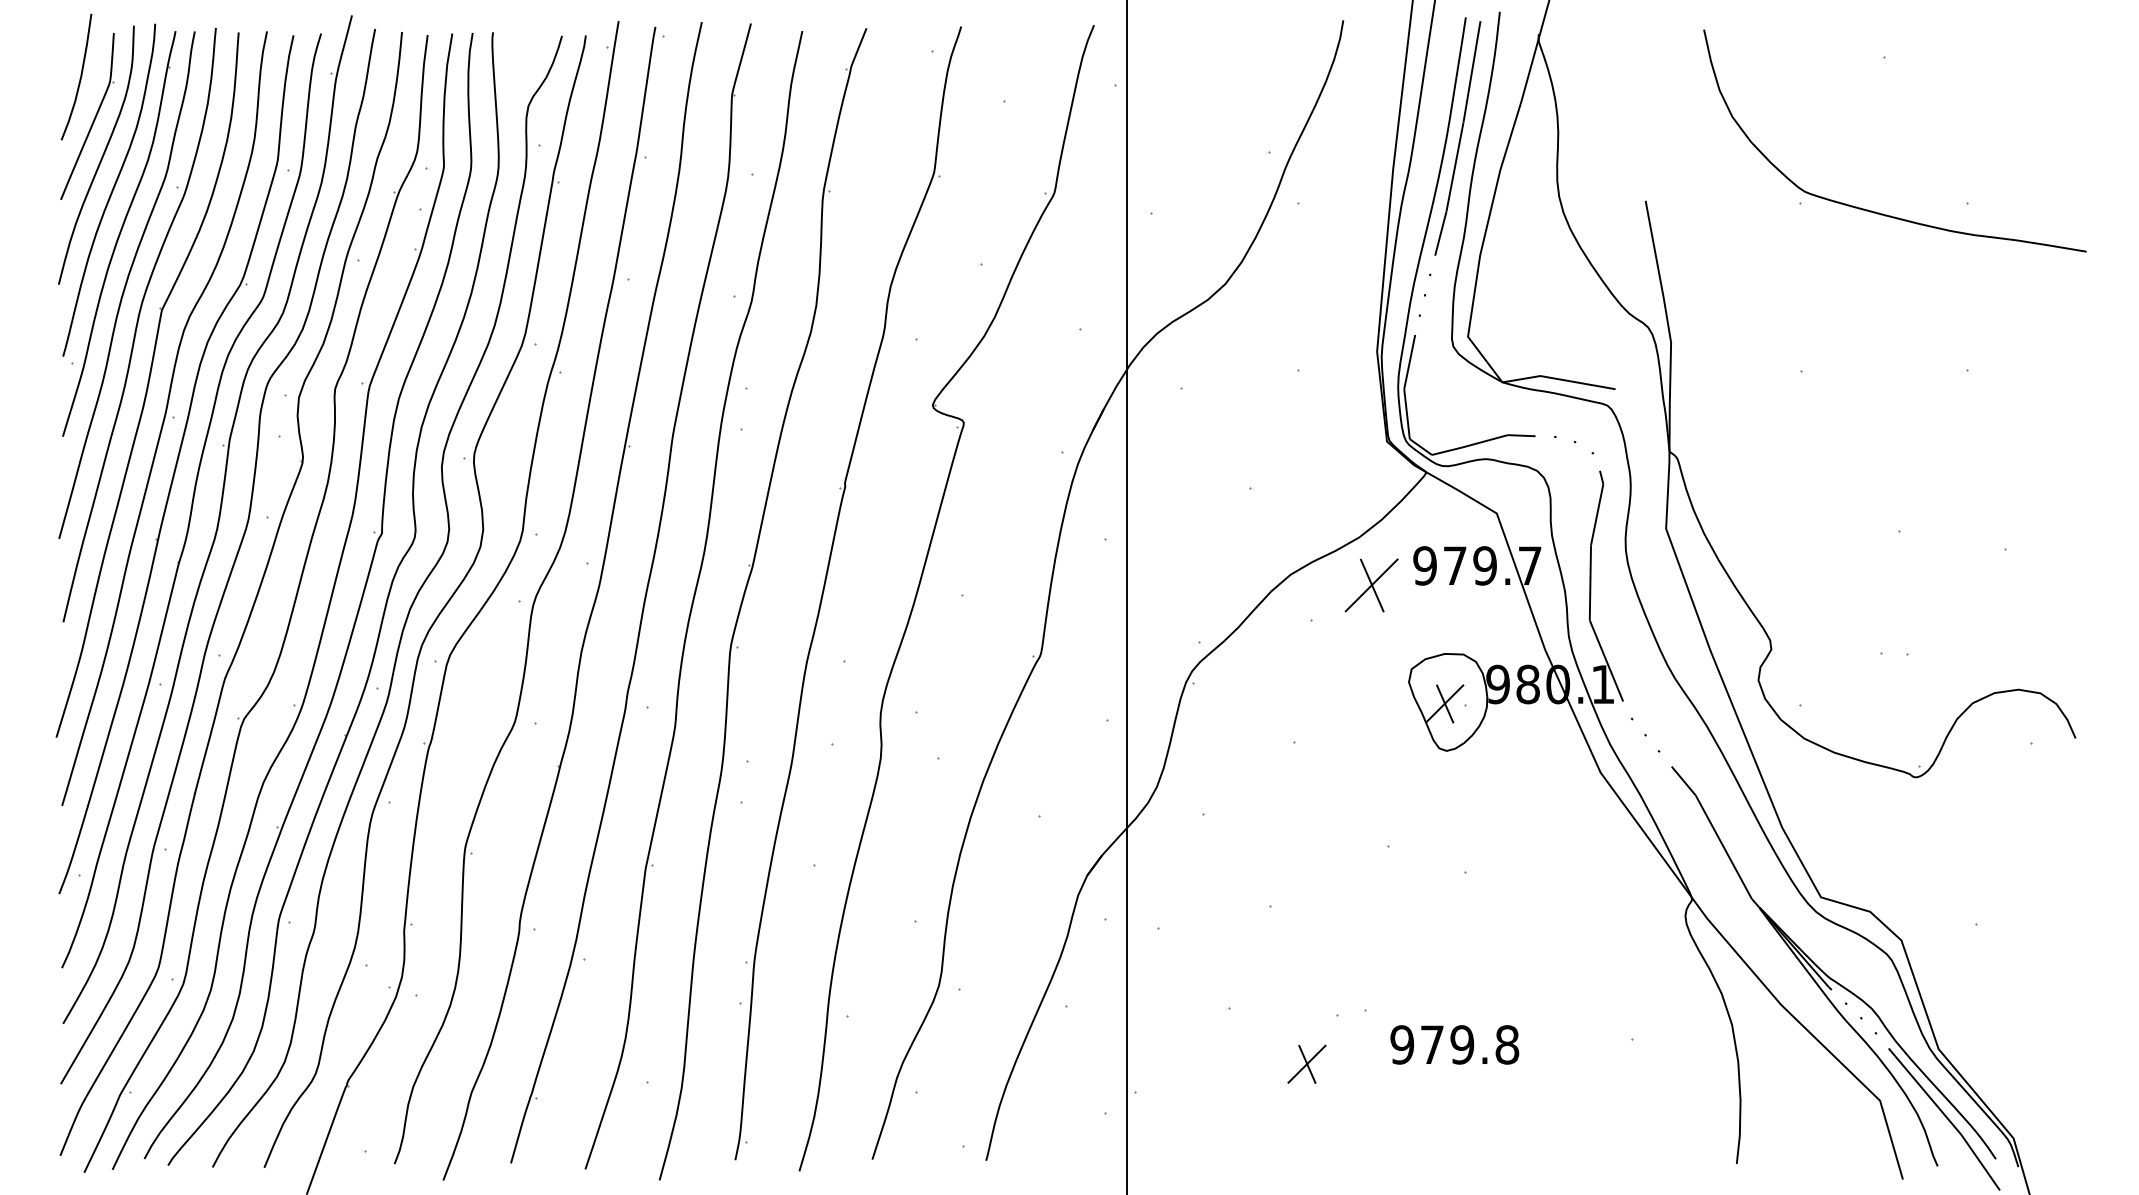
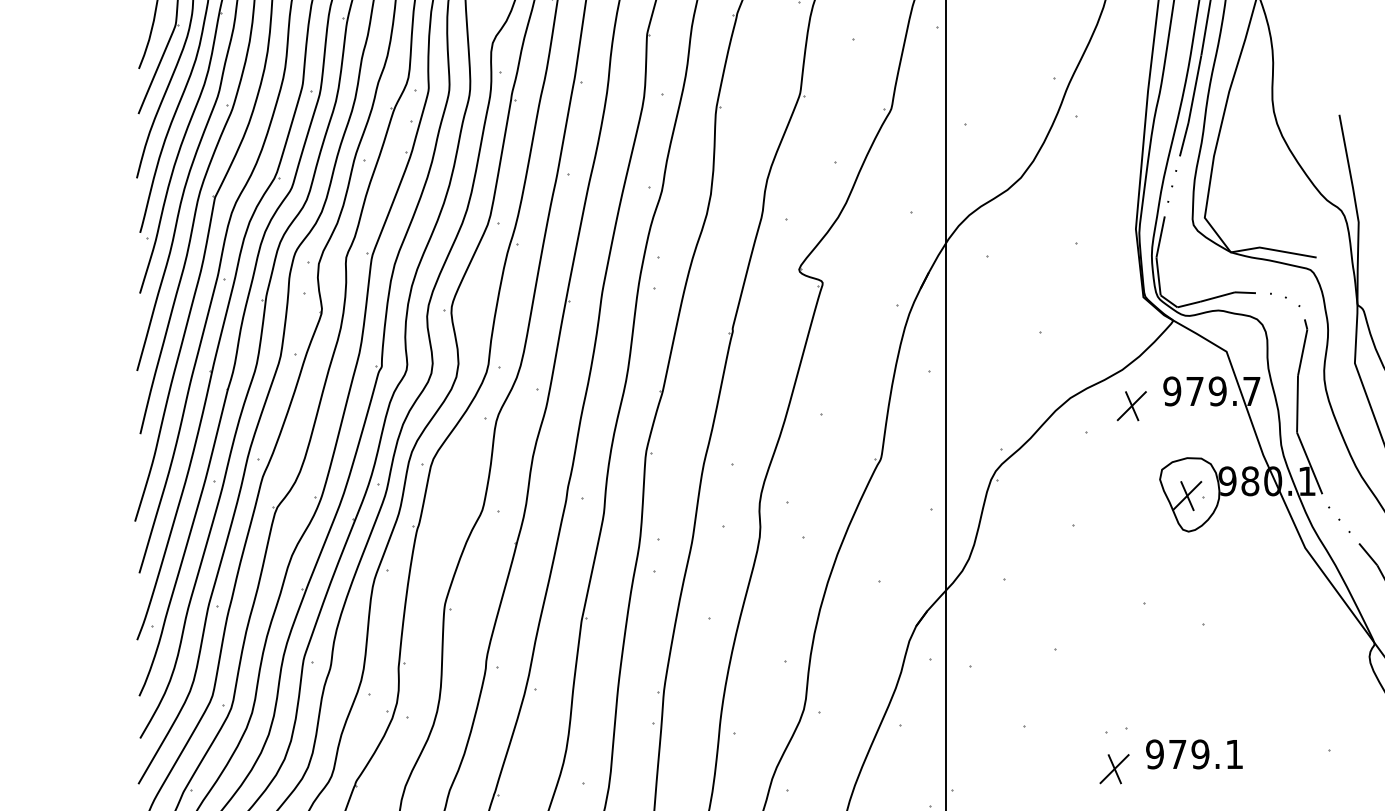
part: (1371, 584) -> (1131, 405), size x0.71
text: (1507, 1044) -> (1234, 754), 979.8 -> 979.1
part: (1306, 1063) -> (1114, 768), moved

